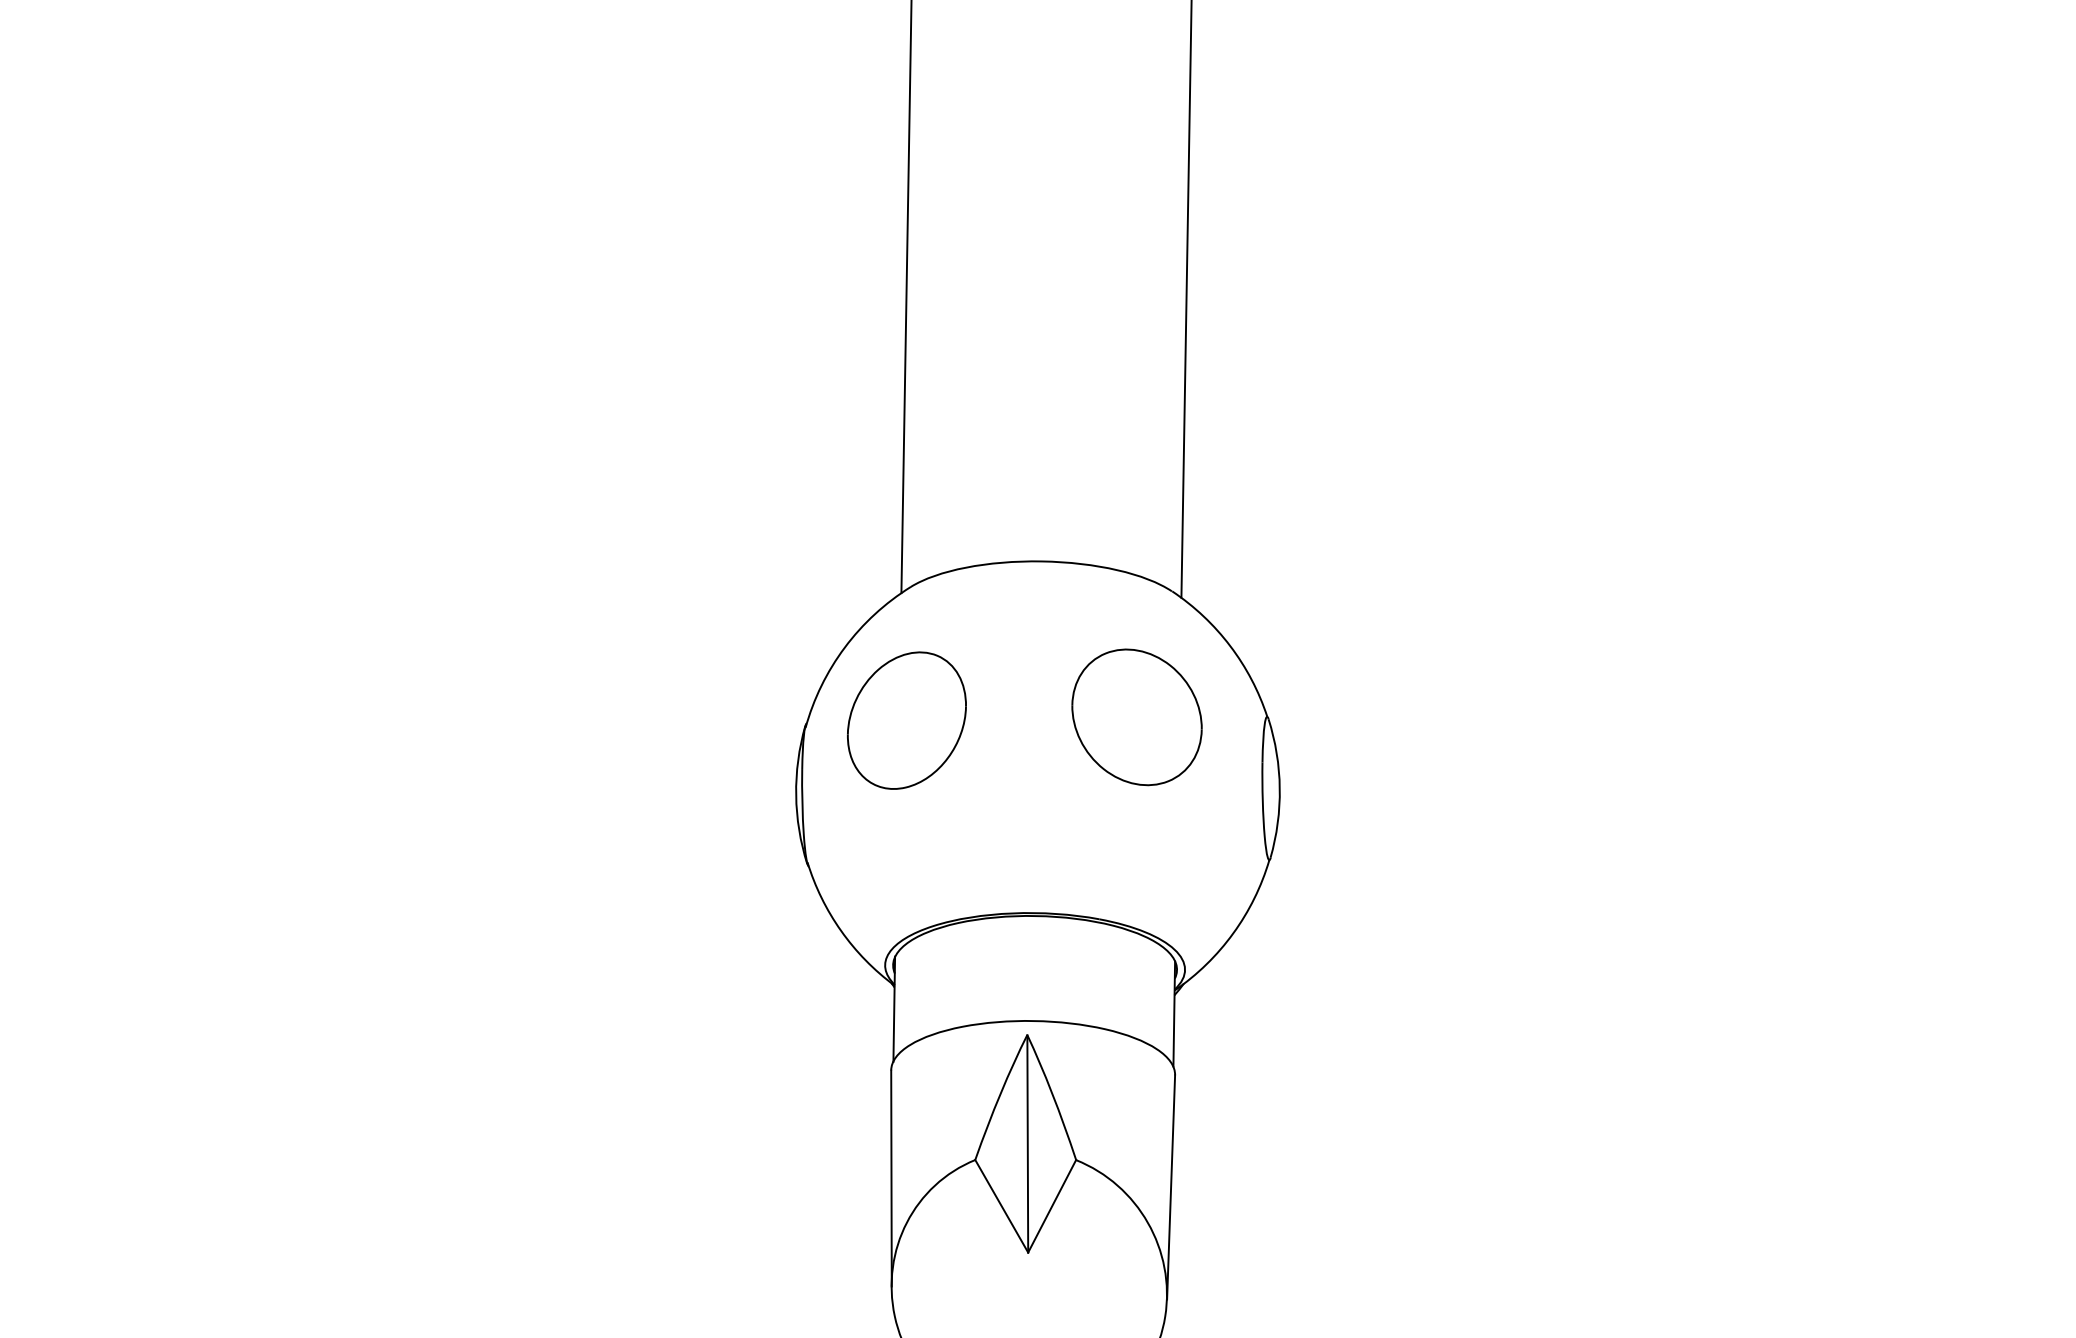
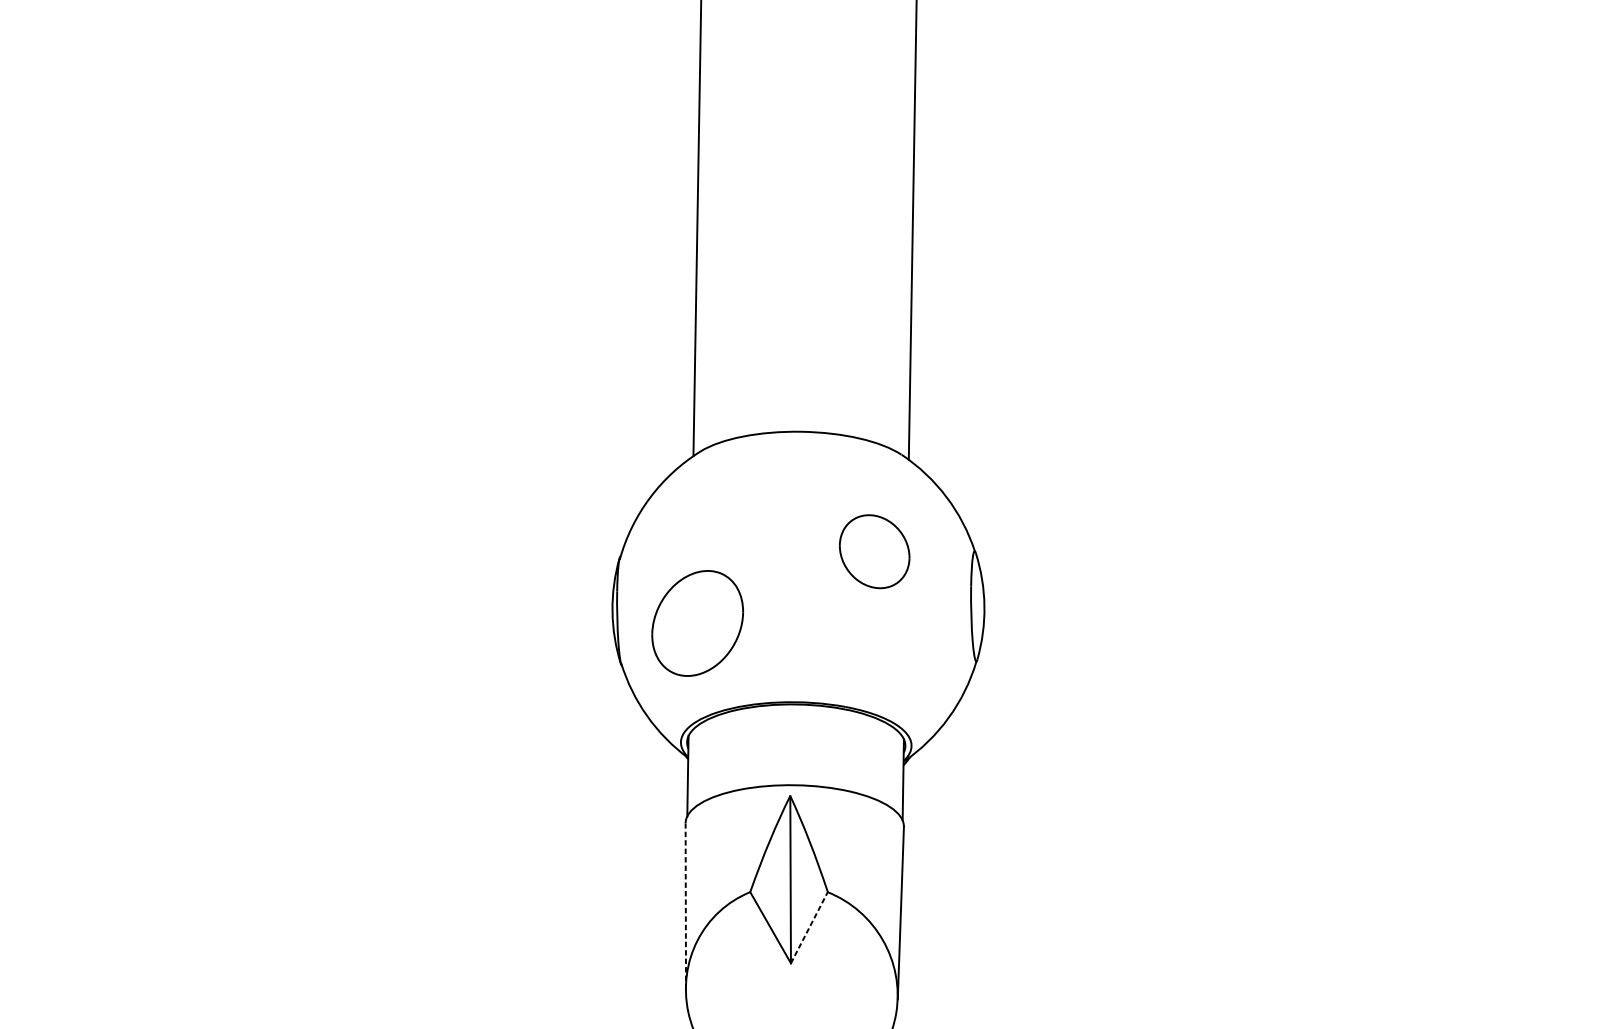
part: (1136, 717) -> (874, 551), size x0.7
part: (906, 720) -> (697, 623), moved
line: (891, 1178) -> (685, 906), solid -> dashed
line: (1052, 1205) -> (809, 927), solid -> dashed

